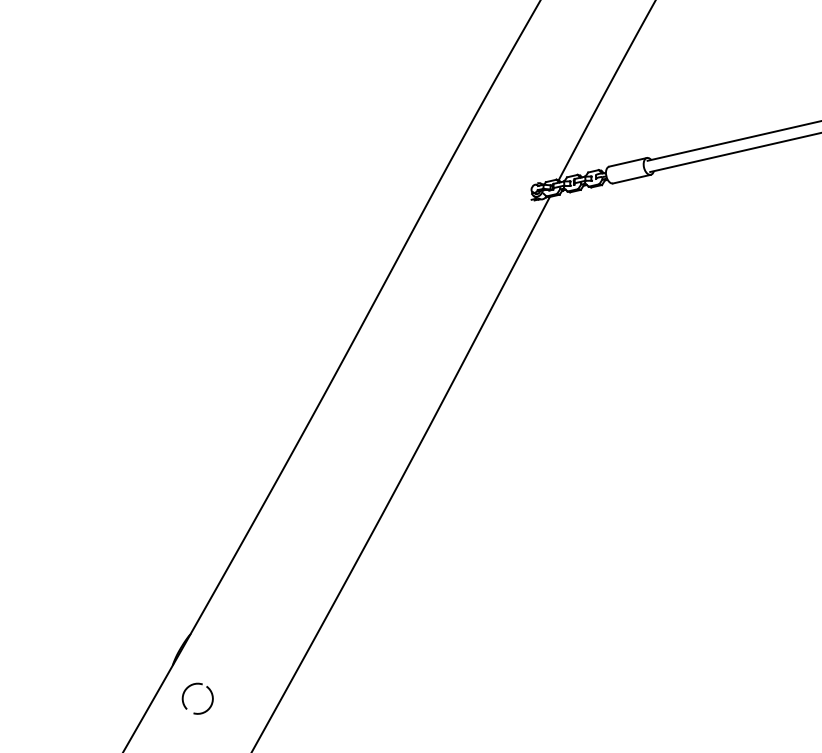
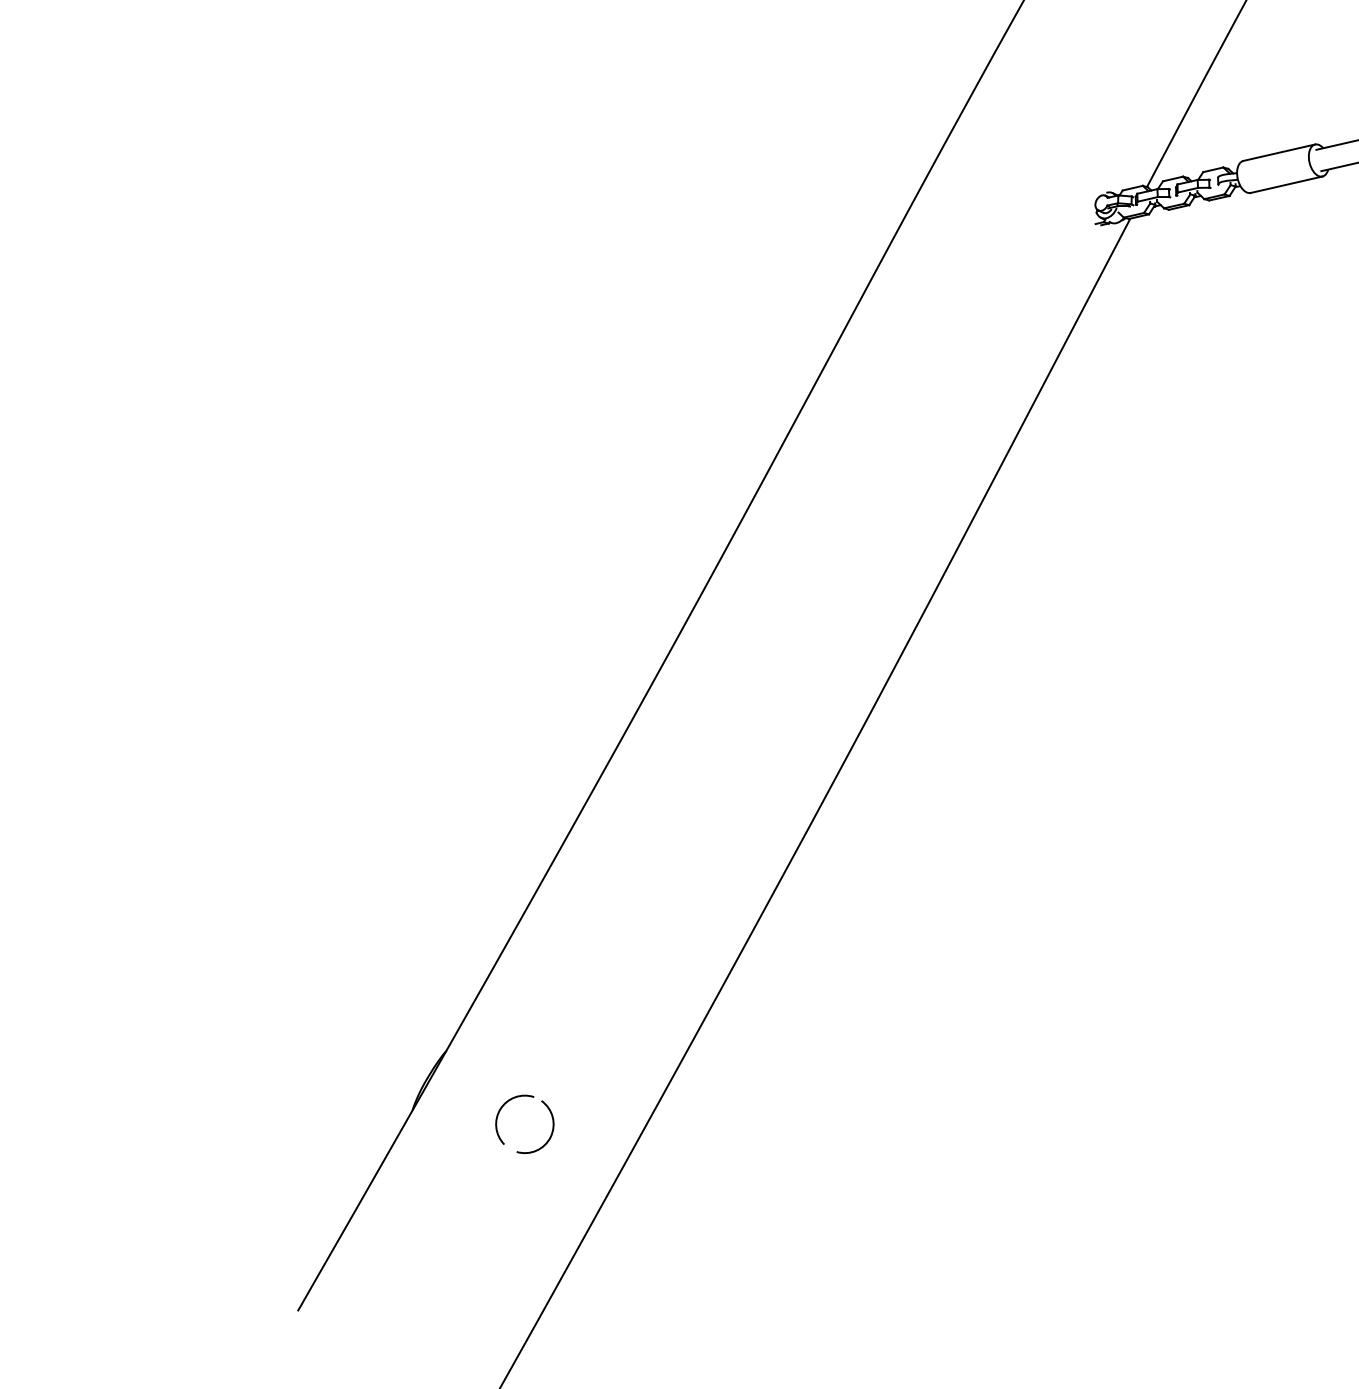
part: (191, 686) -> (512, 1100), moved

